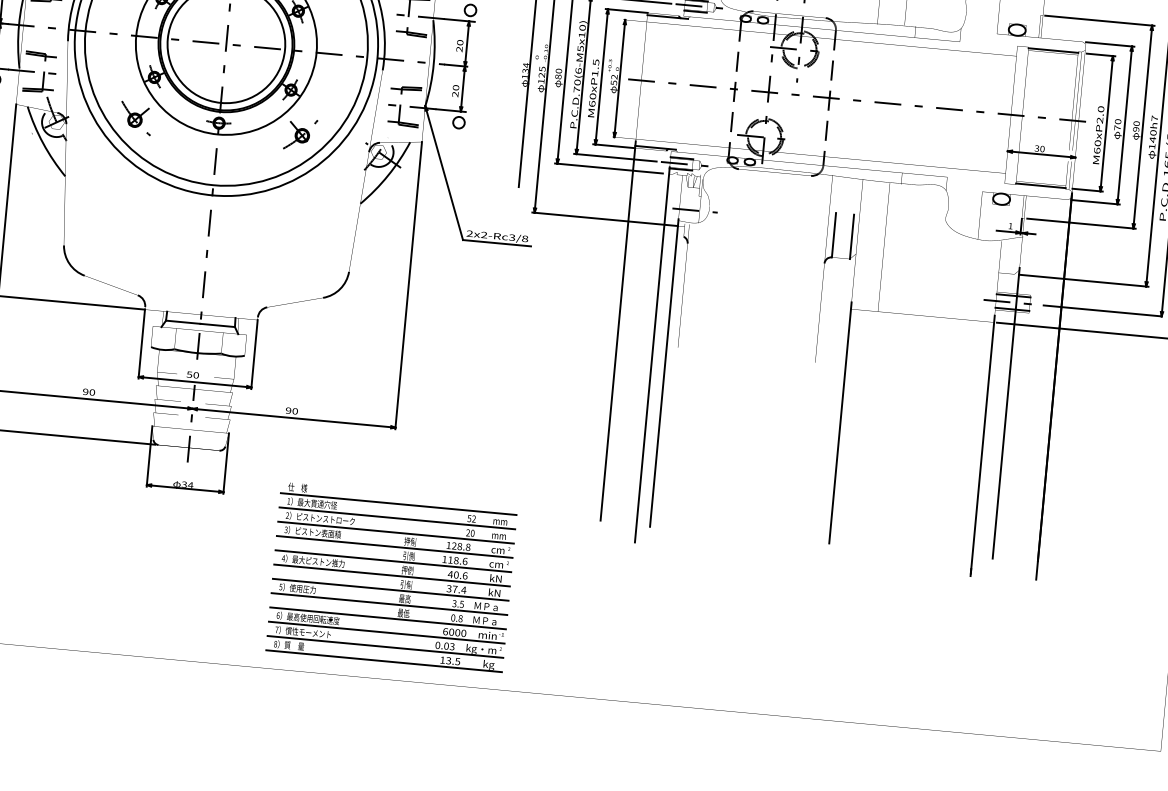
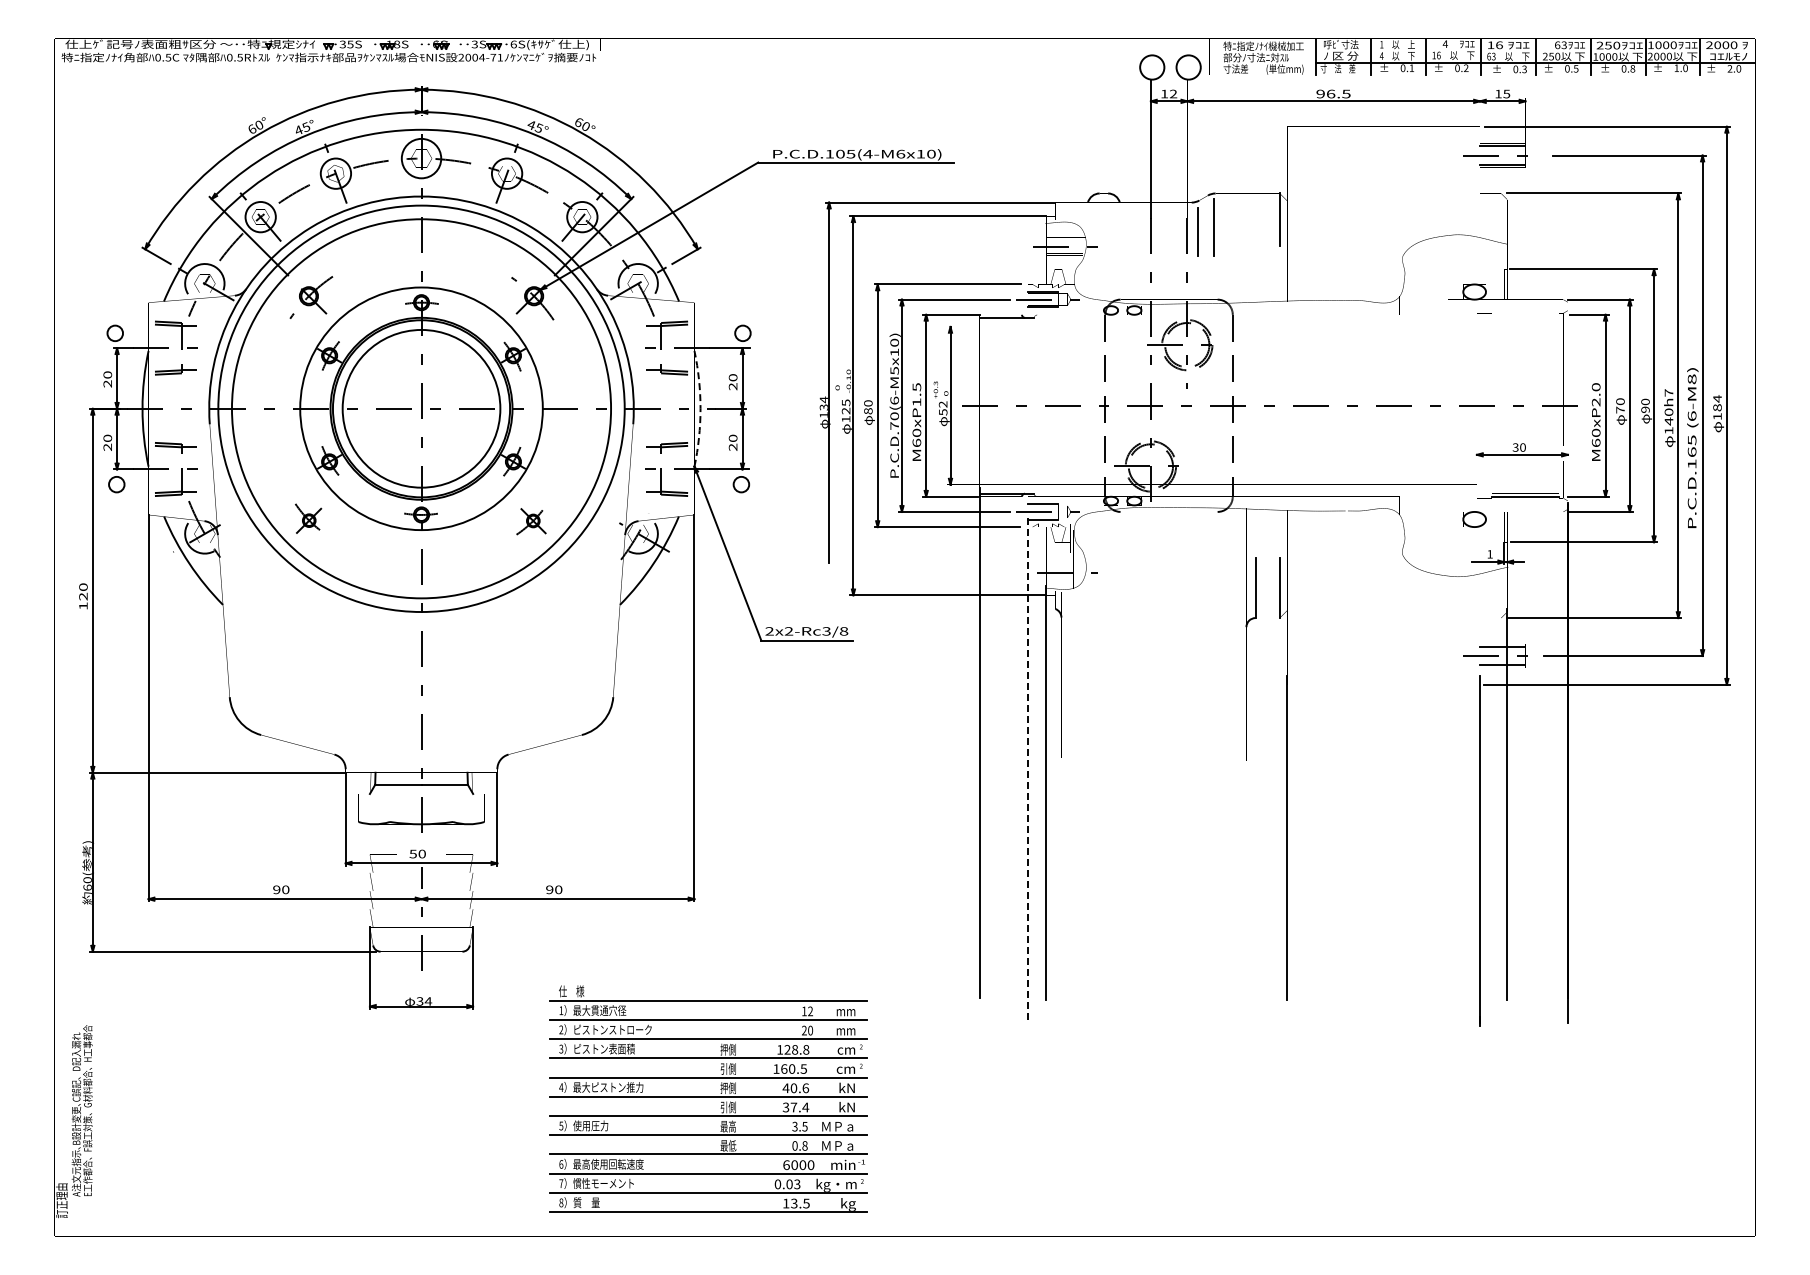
line: (1053, 50) -> (1525, 314), removed
arc: (433, 63) -> (700, 408), solid -> dashed
part: (135, 118) -> (309, 518), size x0.7
part: (300, 134) -> (531, 519), size x0.7
line: (652, 355) -> (1028, 770), solid -> dashed
text: (469, 518) -> (804, 1011), 52 -> 12
text: (458, 560) -> (794, 1068), 118.6 -> 160.5

